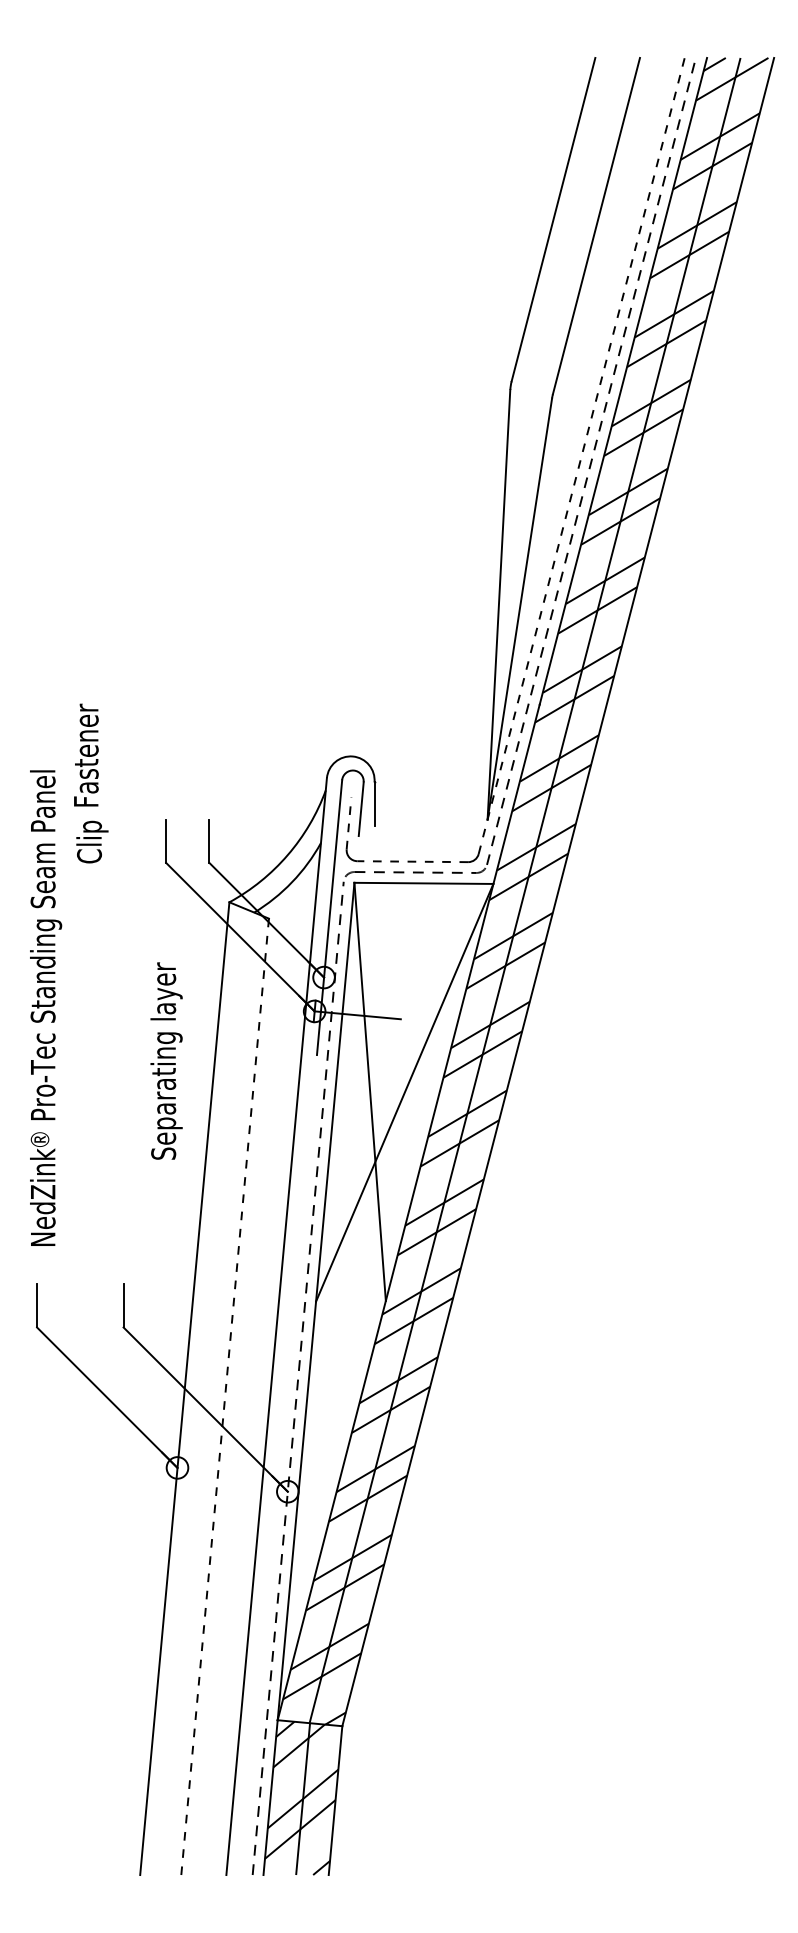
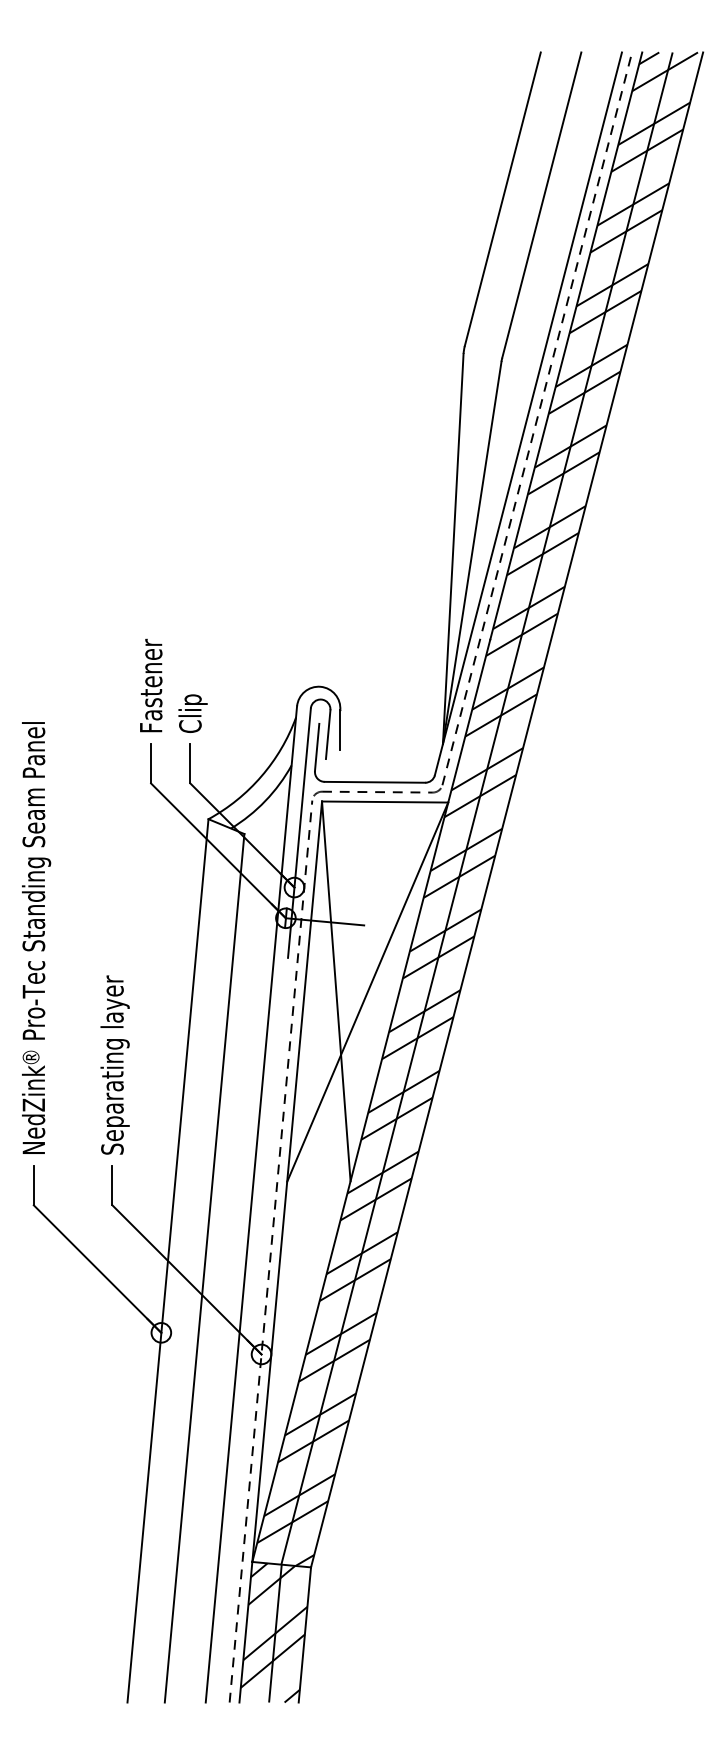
line: (581, 455) -> (528, 413), dashed -> solid
text: (86, 754) -> (151, 684), moved
line: (349, 822) -> (317, 746), dashed -> solid
text: (92, 841) -> (193, 713), moved
line: (412, 861) -> (374, 782), dashed -> solid
text: (46, 1007) -> (36, 937), moved
text: (166, 1060) -> (115, 1064), moved
line: (225, 1397) -> (204, 1268), dashed -> solid

